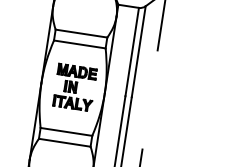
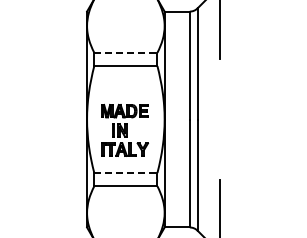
line: (81, 33) -> (125, 52), solid -> dashed
part: (74, 86) -> (124, 129), moved
line: (66, 132) -> (125, 173), solid -> dashed

